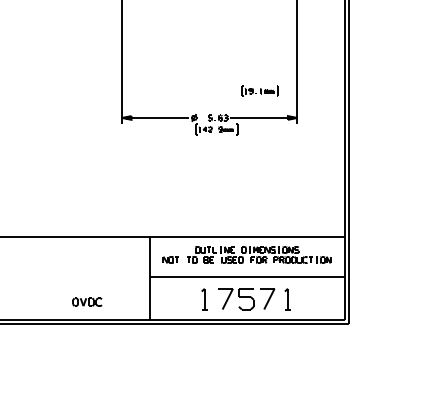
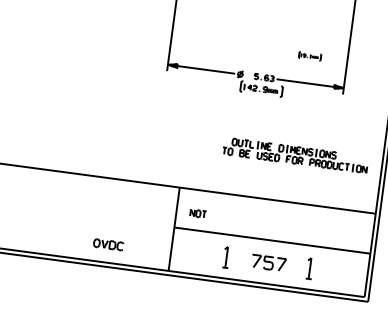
part: (259, 90) -> (309, 55), size x0.6
part: (259, 254) -> (296, 154), moved
part: (246, 299) -> (268, 263), size x0.6

